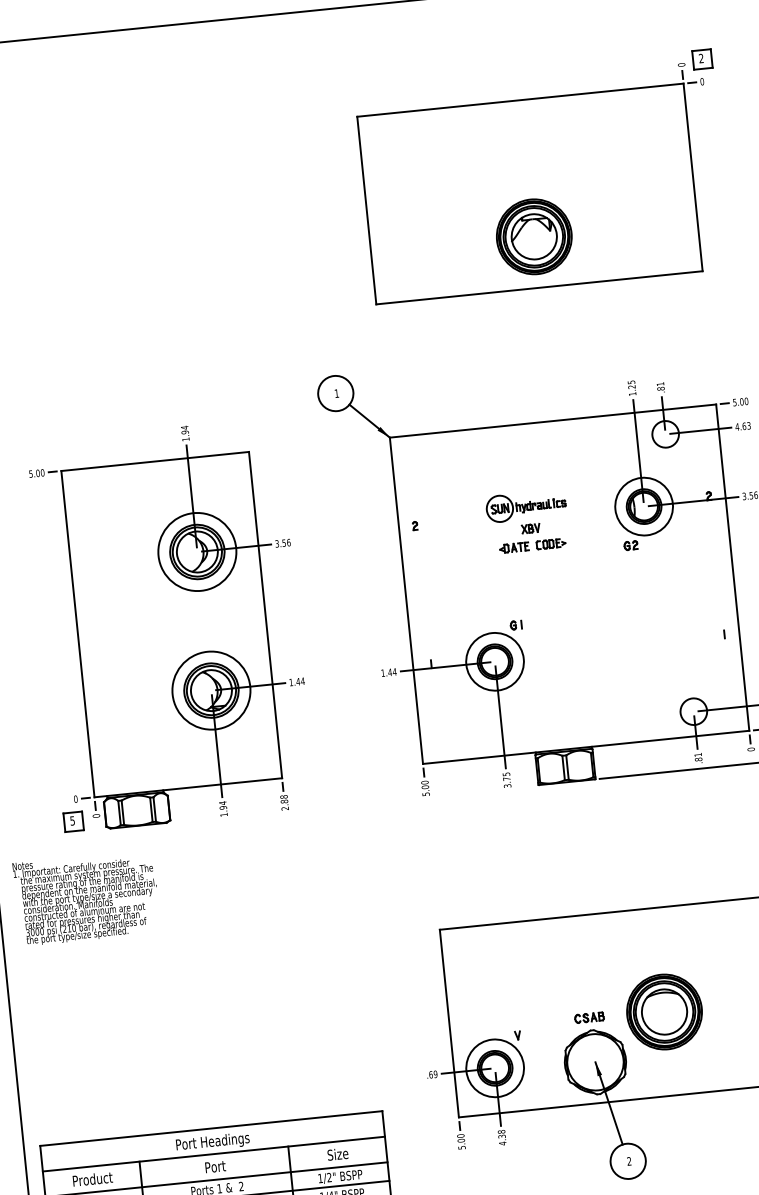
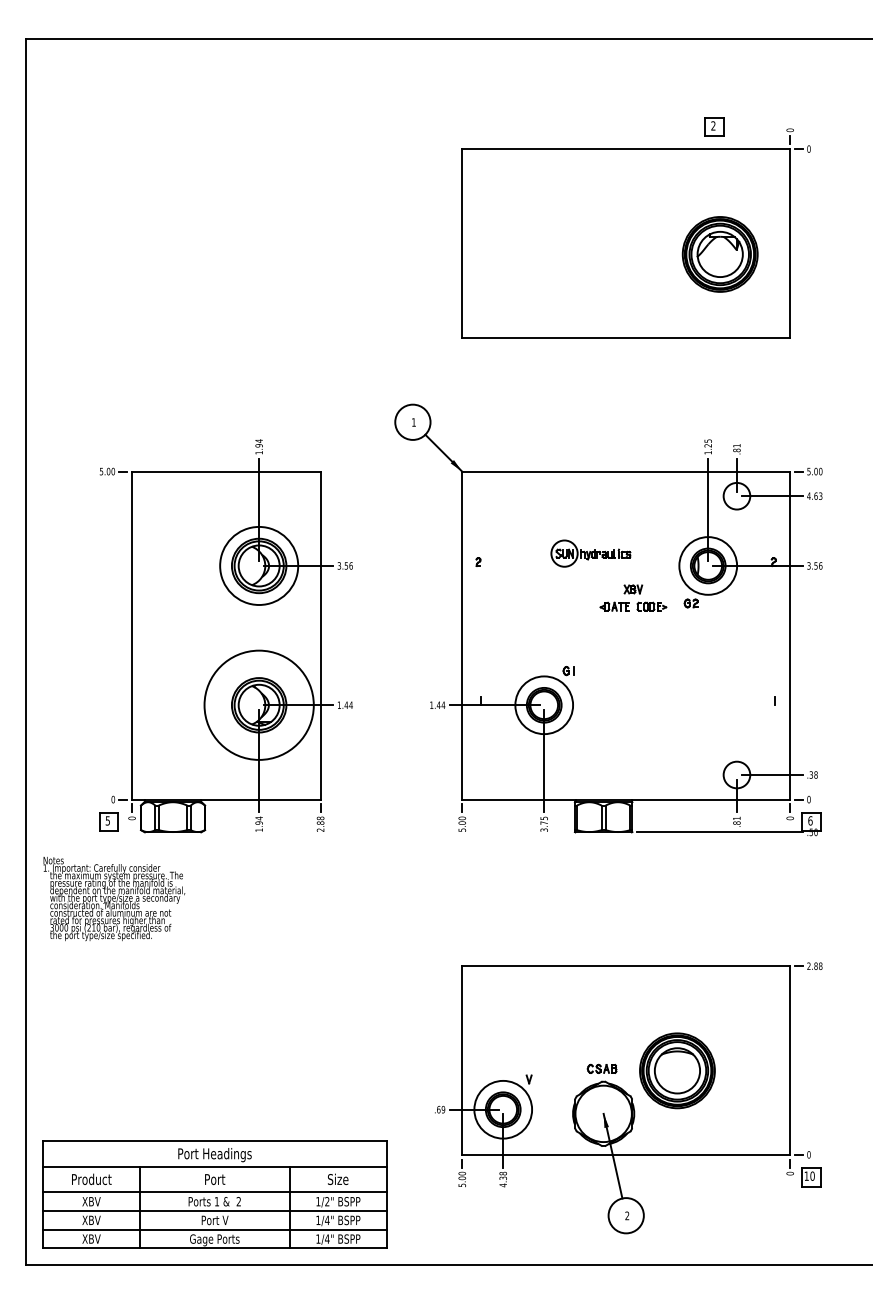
part: (702, 58) -> (714, 126), moved
part: (533, 236) -> (719, 254), moved
part: (531, 536) -> (633, 597), moved
circle: (211, 690) -> (259, 705), size x1.4

